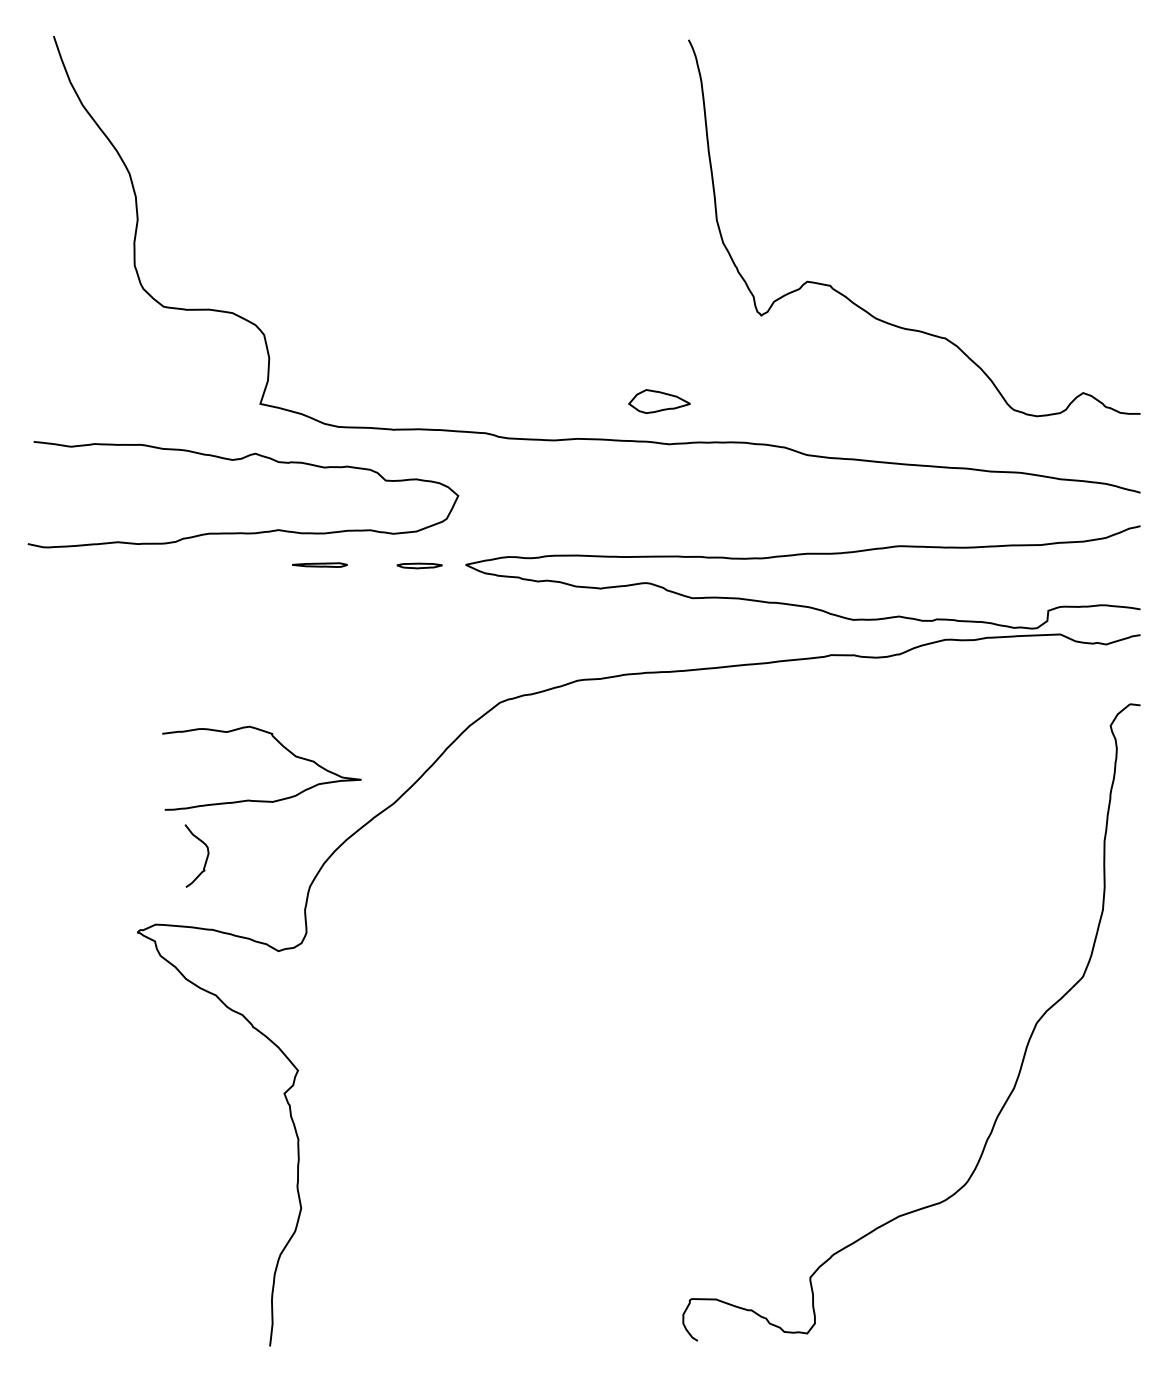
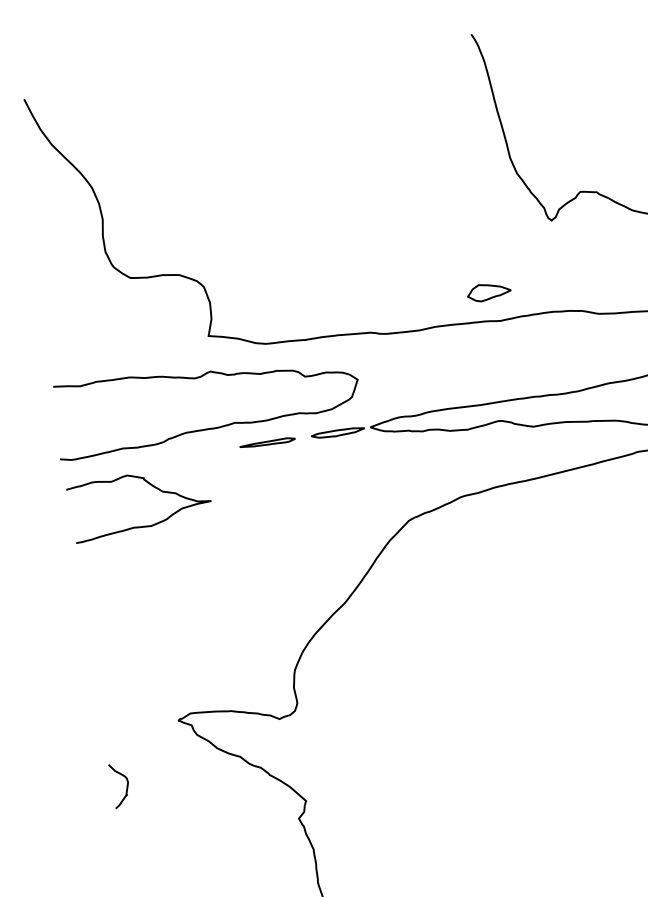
part: (319, 564) -> (267, 442), size x1.43
part: (419, 565) -> (337, 432), size x1.67
curve: (282, 746) -> (152, 486), moved
curve: (205, 859) -> (126, 787), moved

